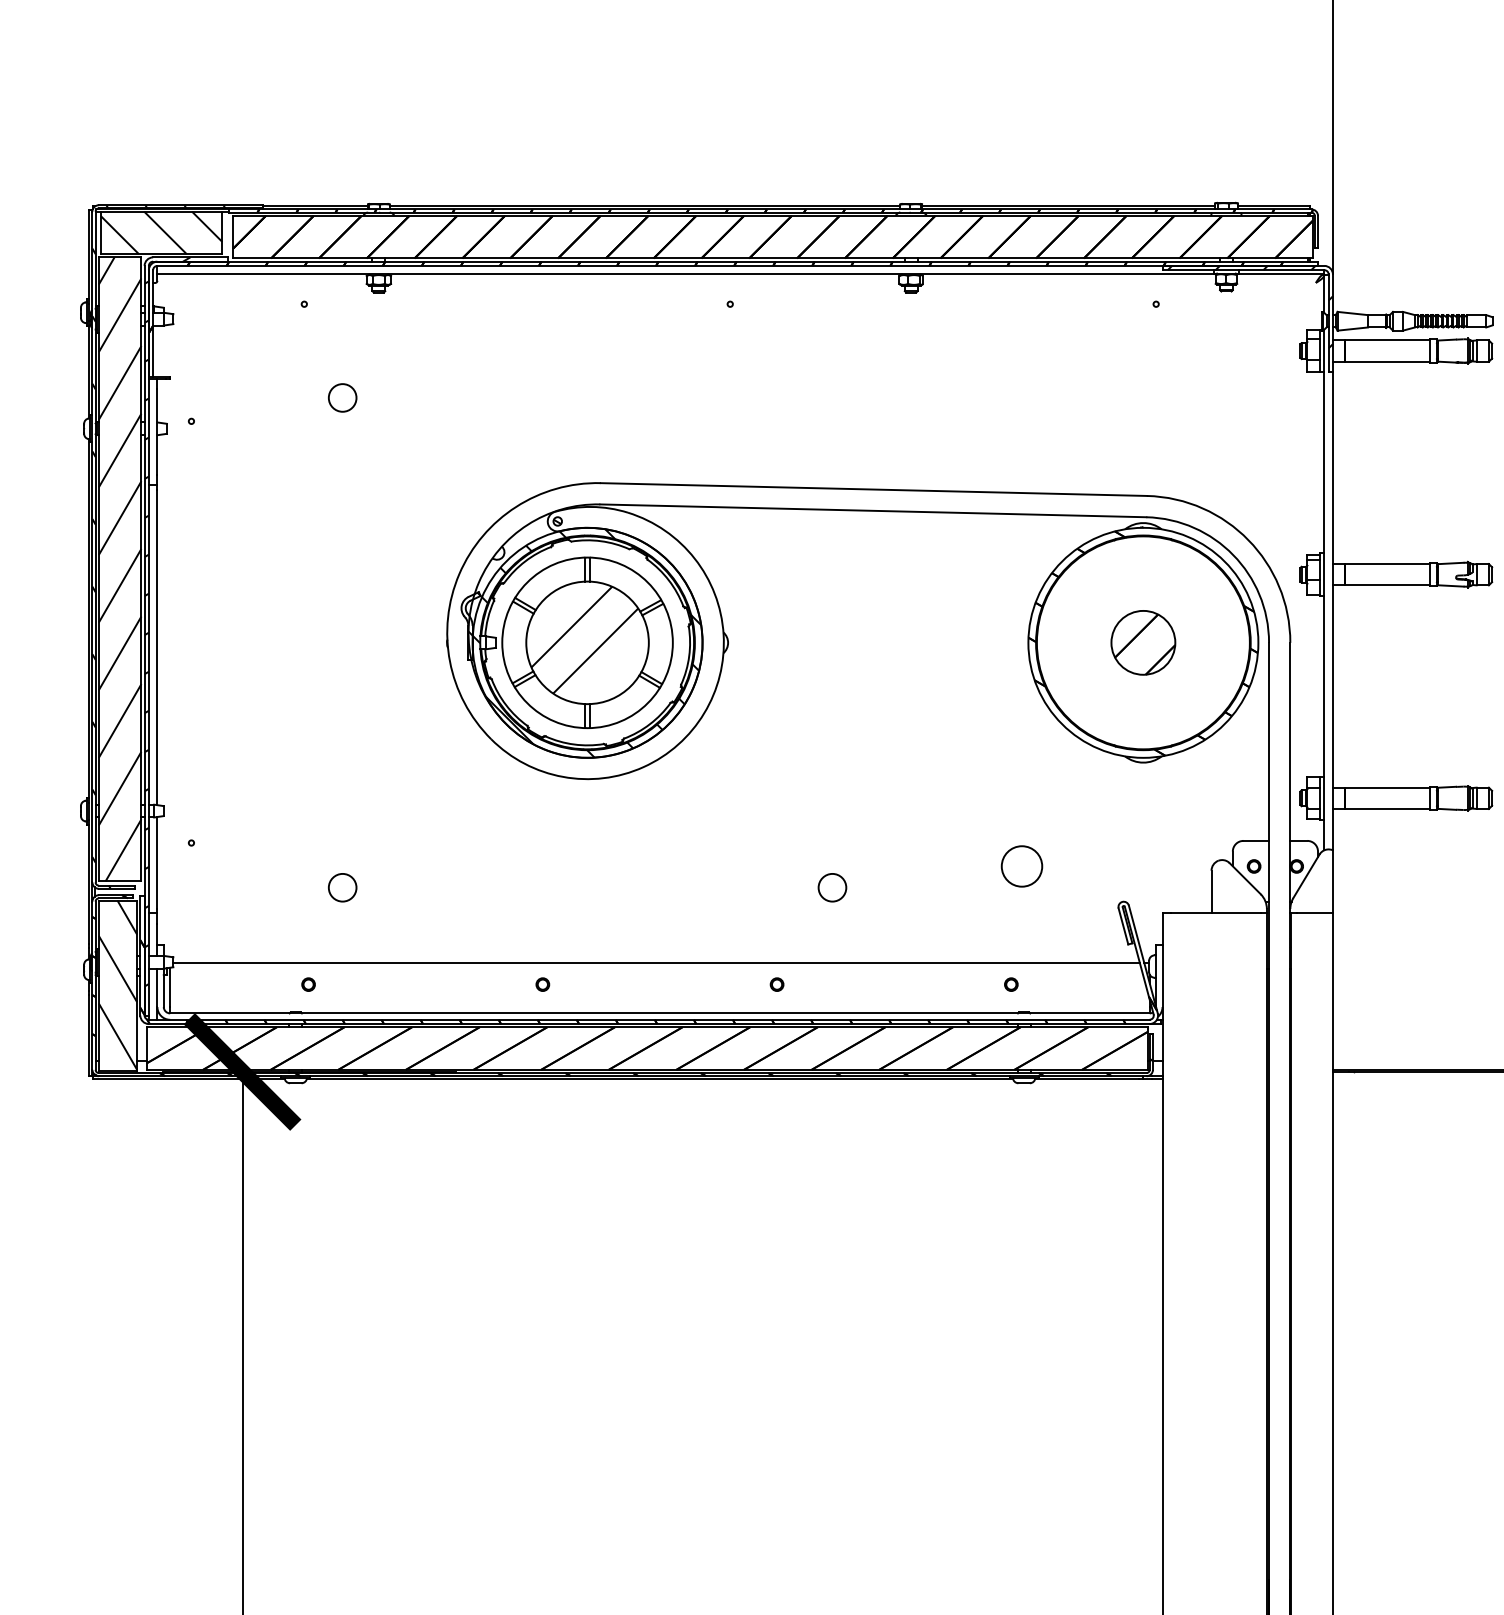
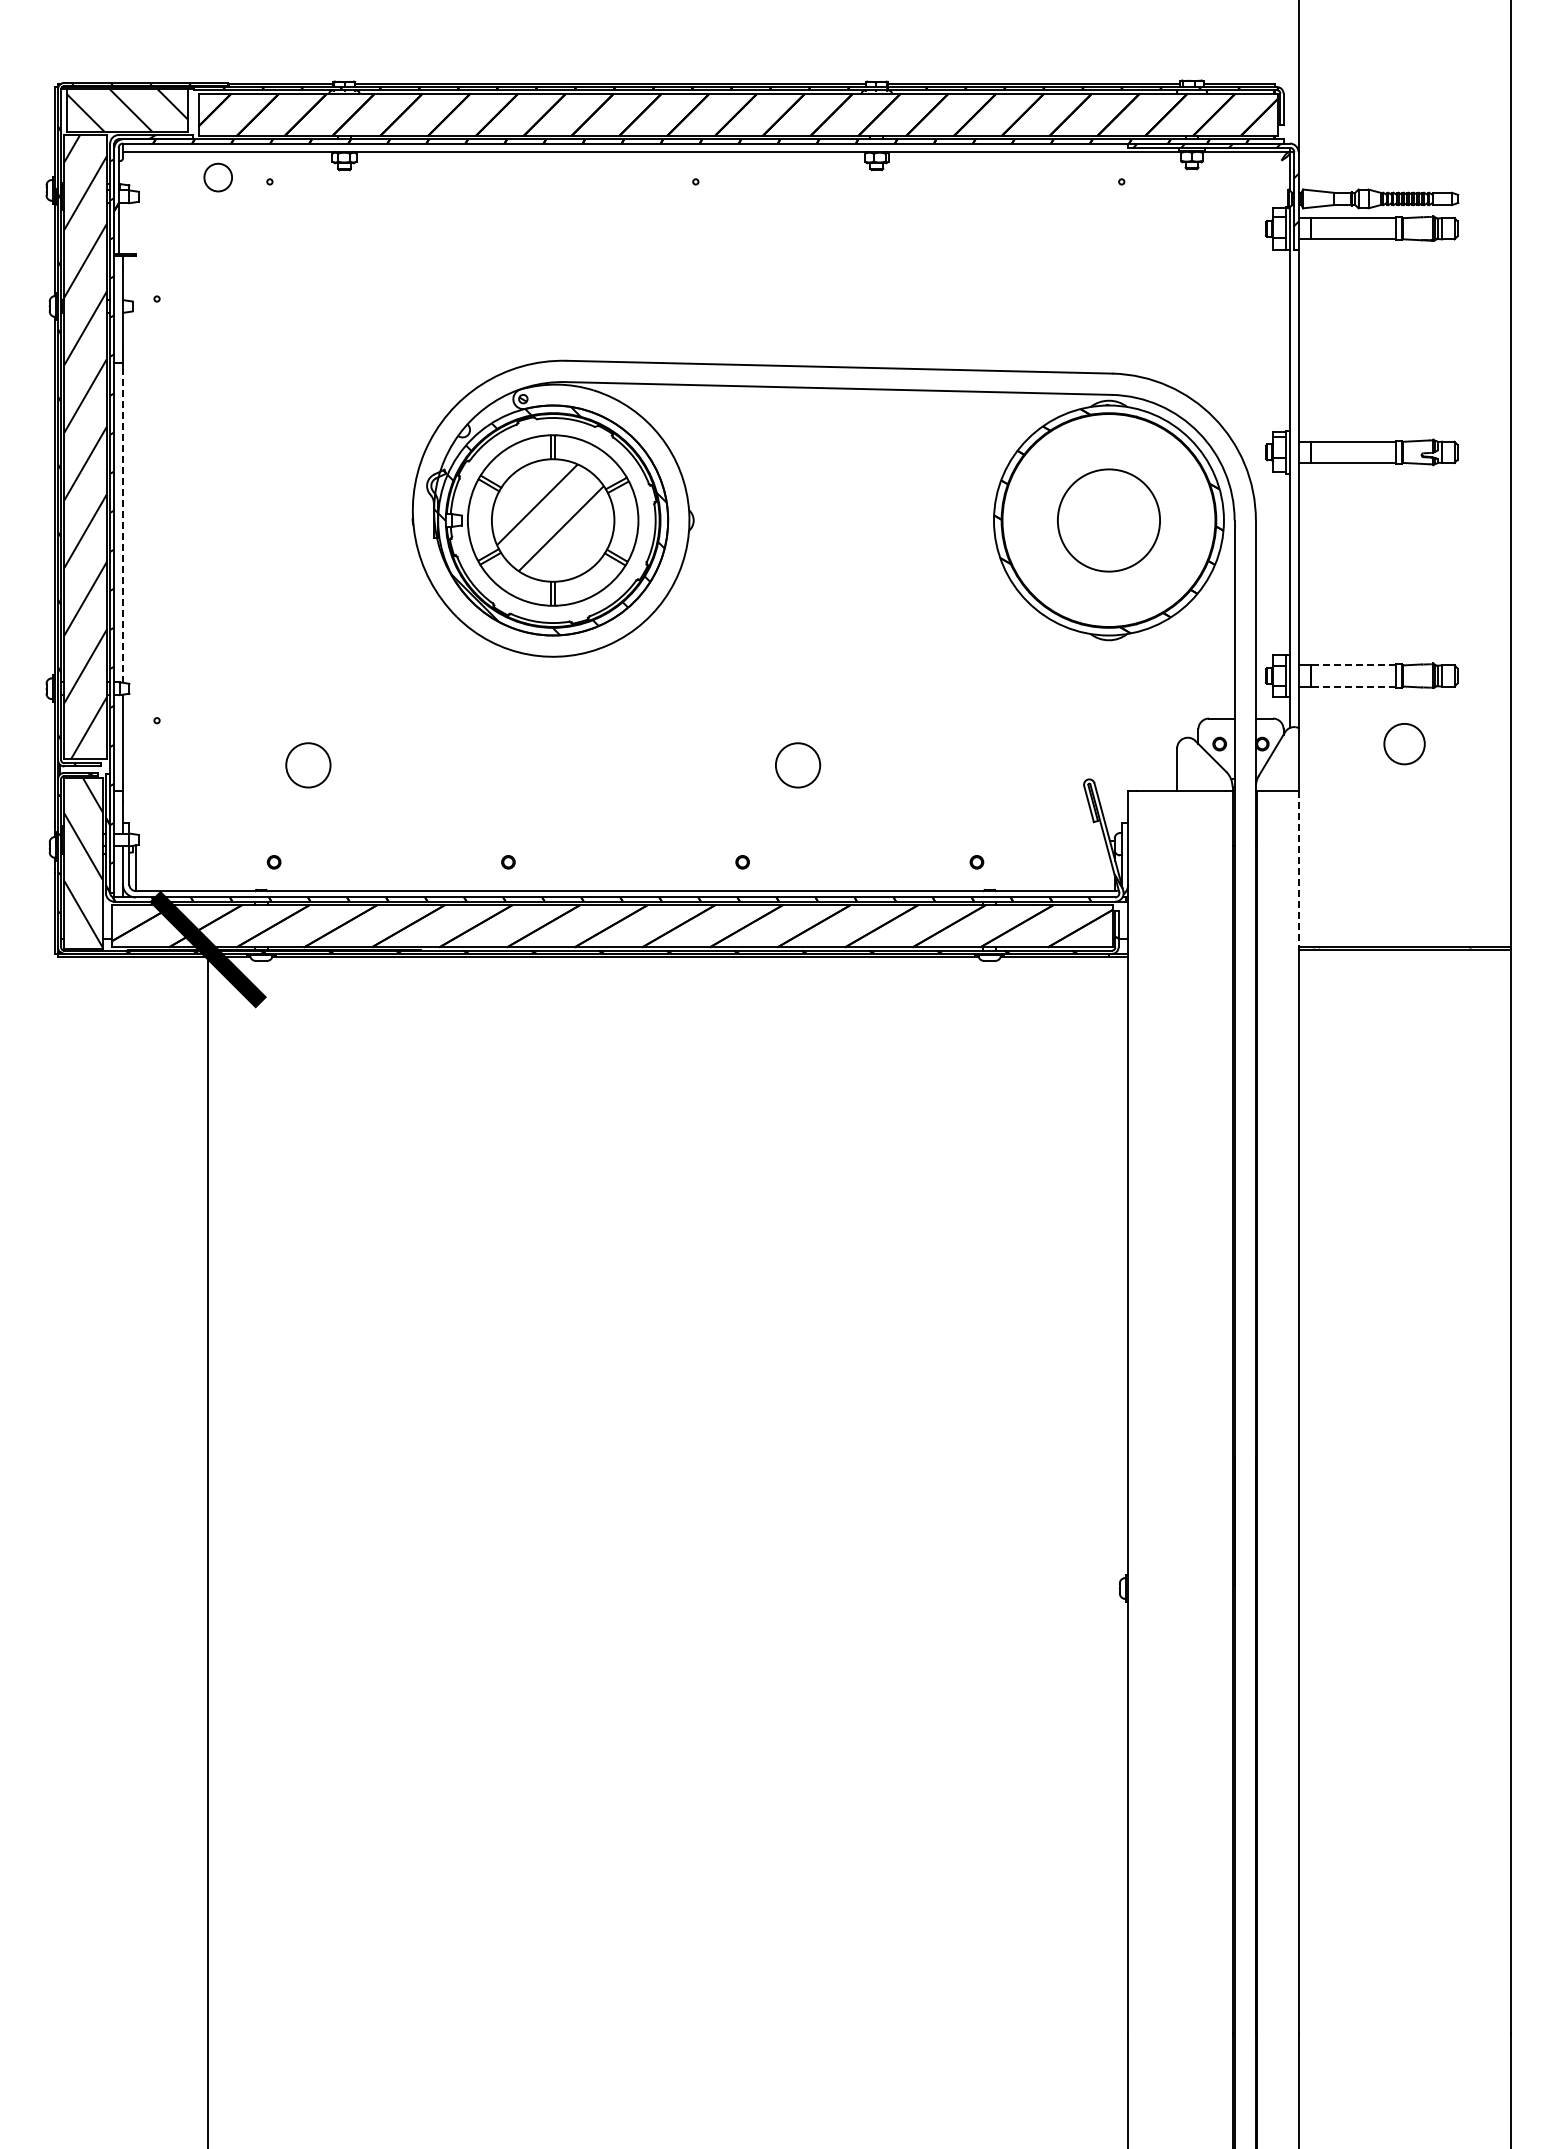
circle: (341, 397) -> (217, 177), moved
part: (1142, 642) -> (1108, 520), size x1.6
line: (156, 647) -> (122, 525), solid -> dashed
line: (1387, 787) -> (1353, 665), solid -> dashed
line: (1387, 808) -> (1353, 686), solid -> dashed
circle: (1021, 866) -> (1404, 744), moved
circle: (341, 887) -> (307, 765), size x1.6
circle: (831, 887) -> (797, 765), size x1.6
line: (655, 963) -> (621, 841), removed
line: (1332, 991) -> (1298, 869), solid -> dashed

